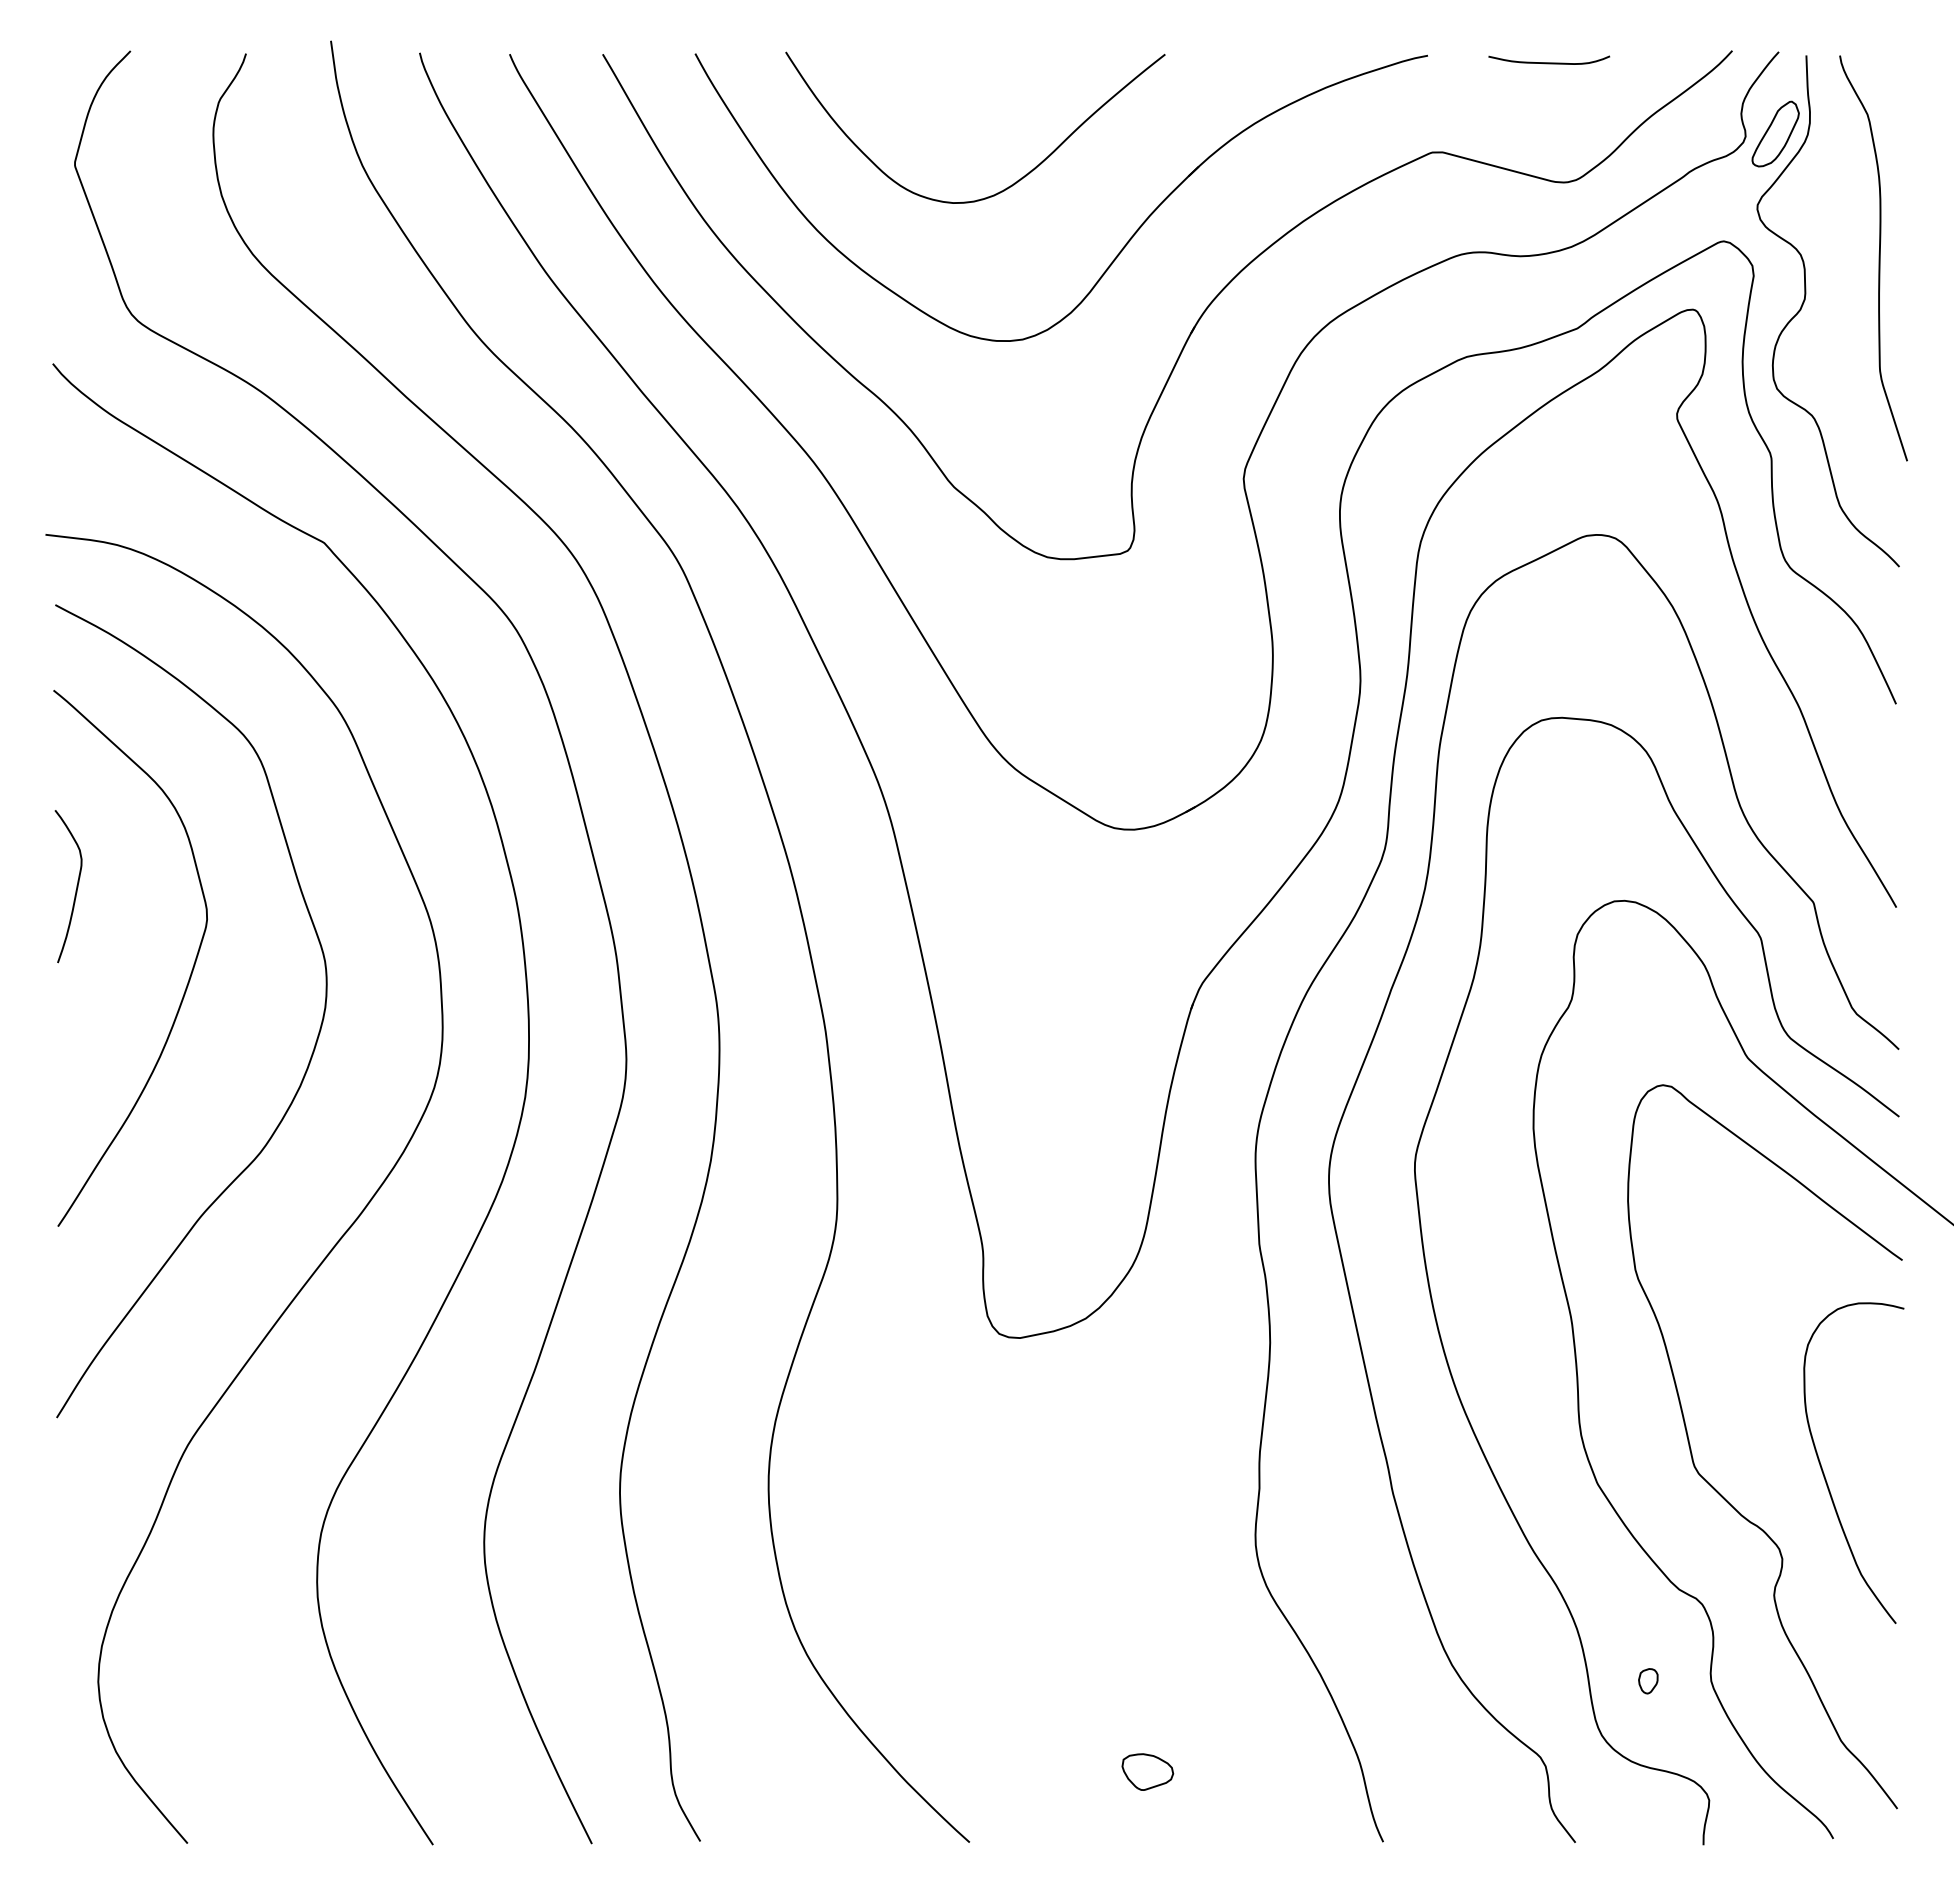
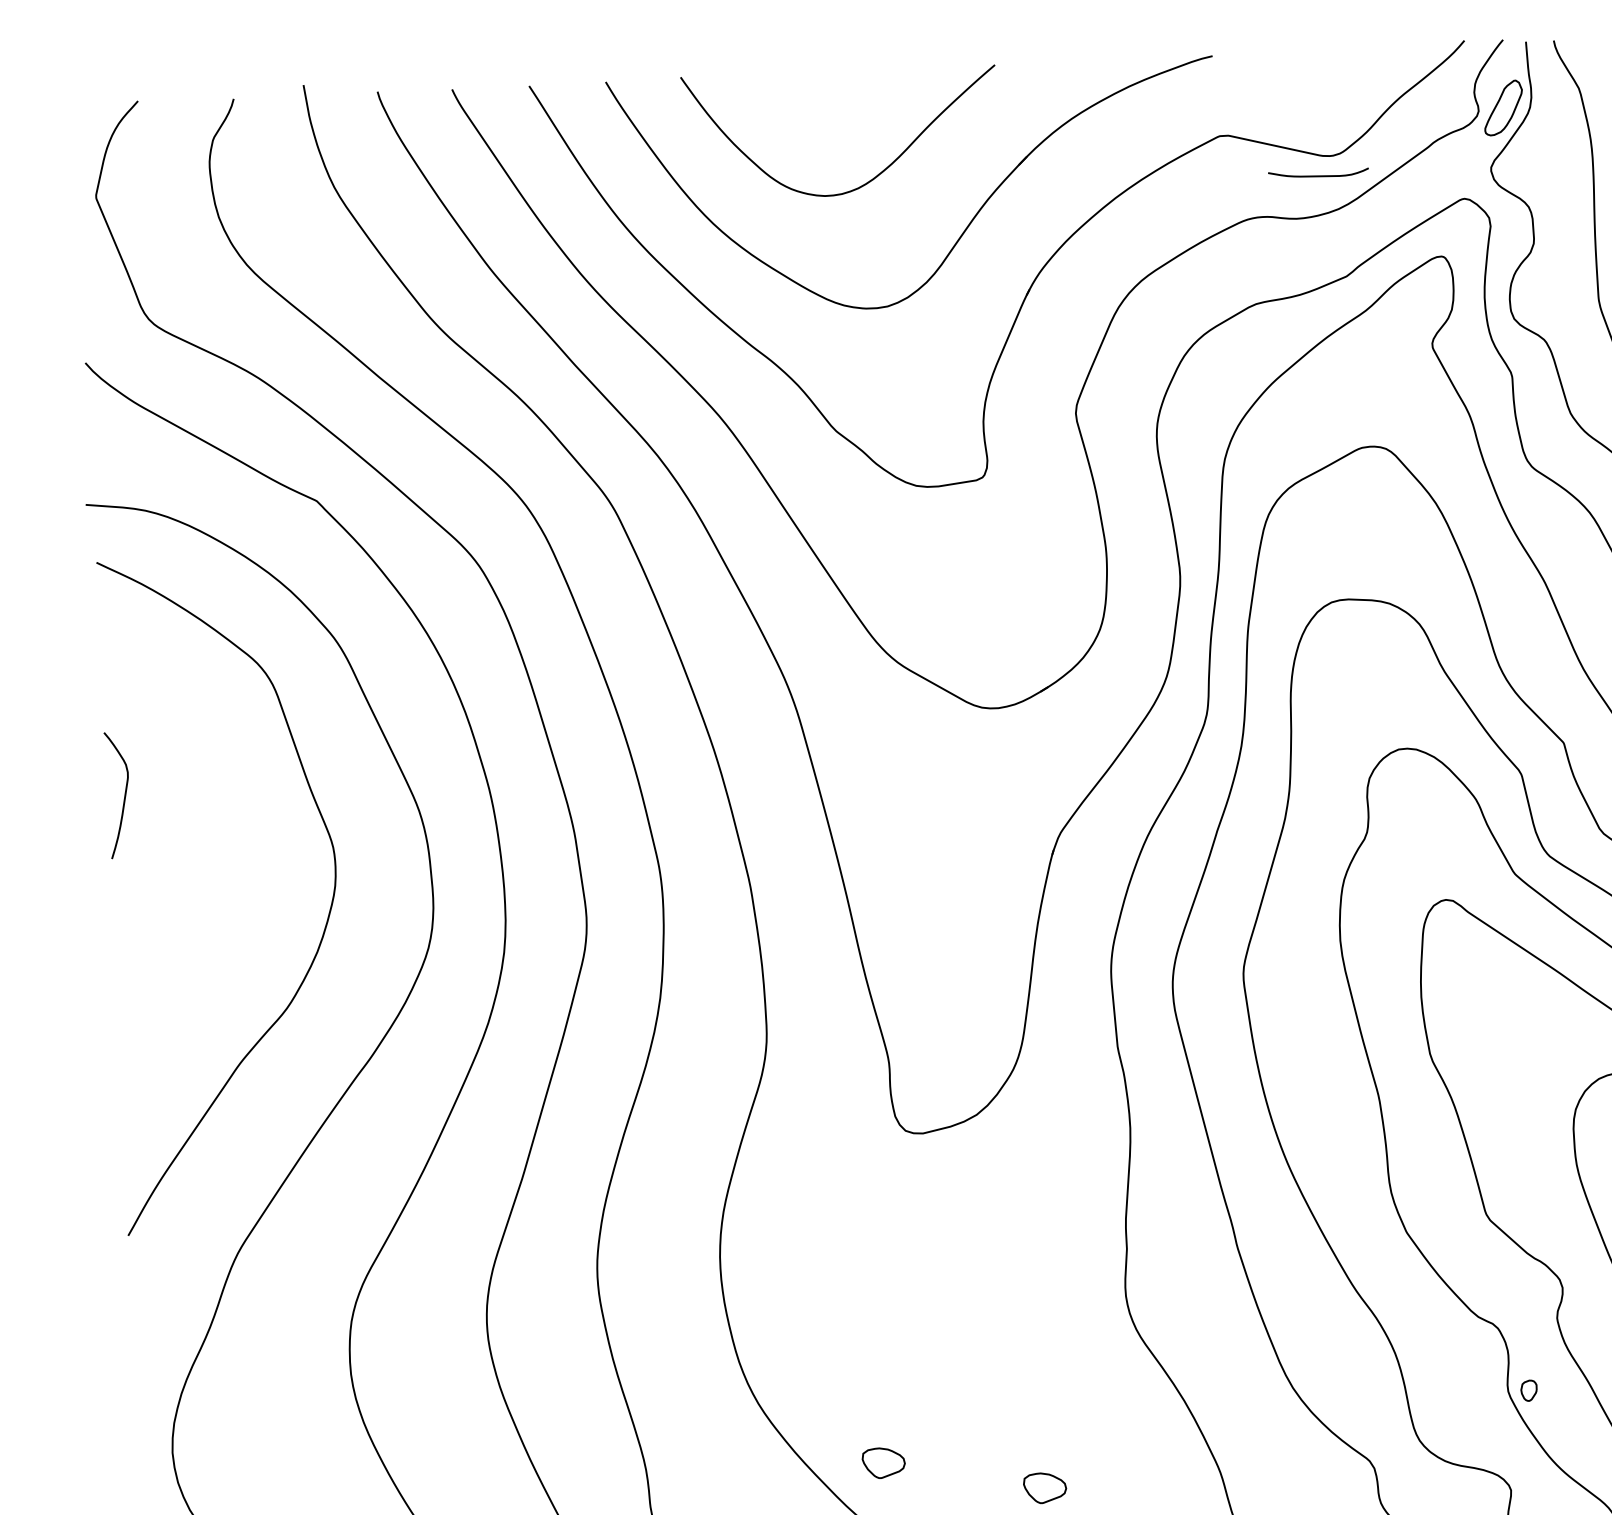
curve: (1549, 62) -> (1318, 175), moved
curve: (189, 976) -> (221, 865), removed
part: (1648, 1681) -> (1529, 1390), moved
part: (954, 1732) -> (883, 1462), added

